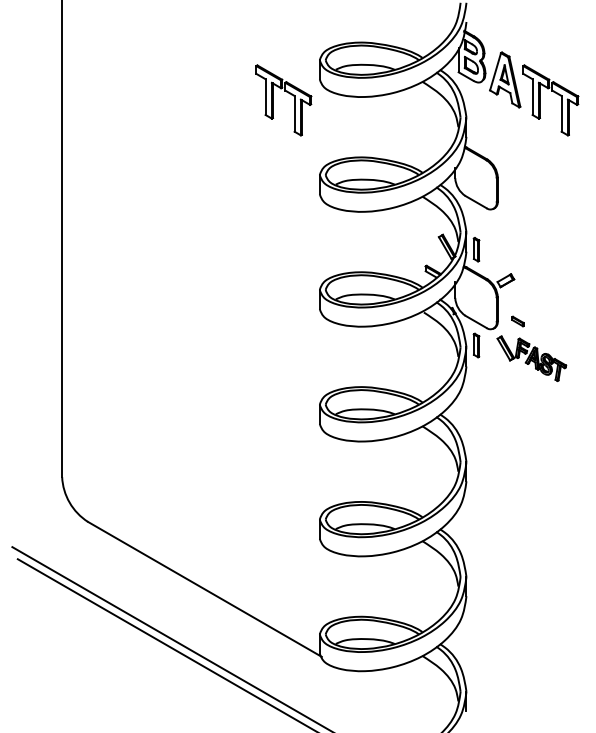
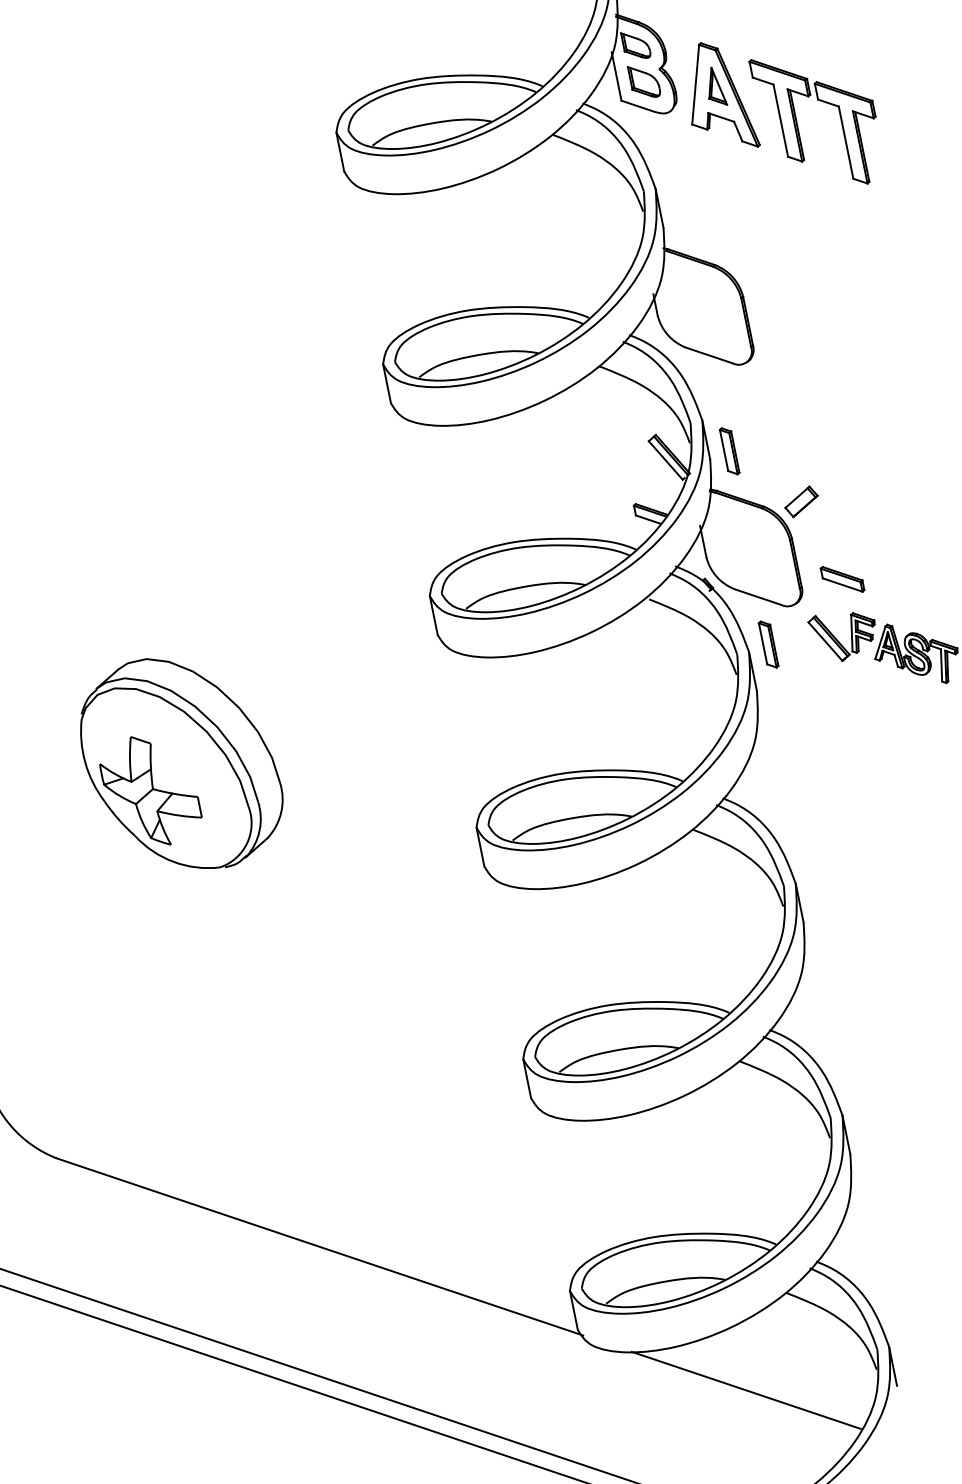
part: (289, 94) -> (289, 214), removed
part: (517, 321) -> (841, 579), size x1.67
part: (184, 345) -> (179, 763), added
line: (394, 698) -> (746, 1389), added

